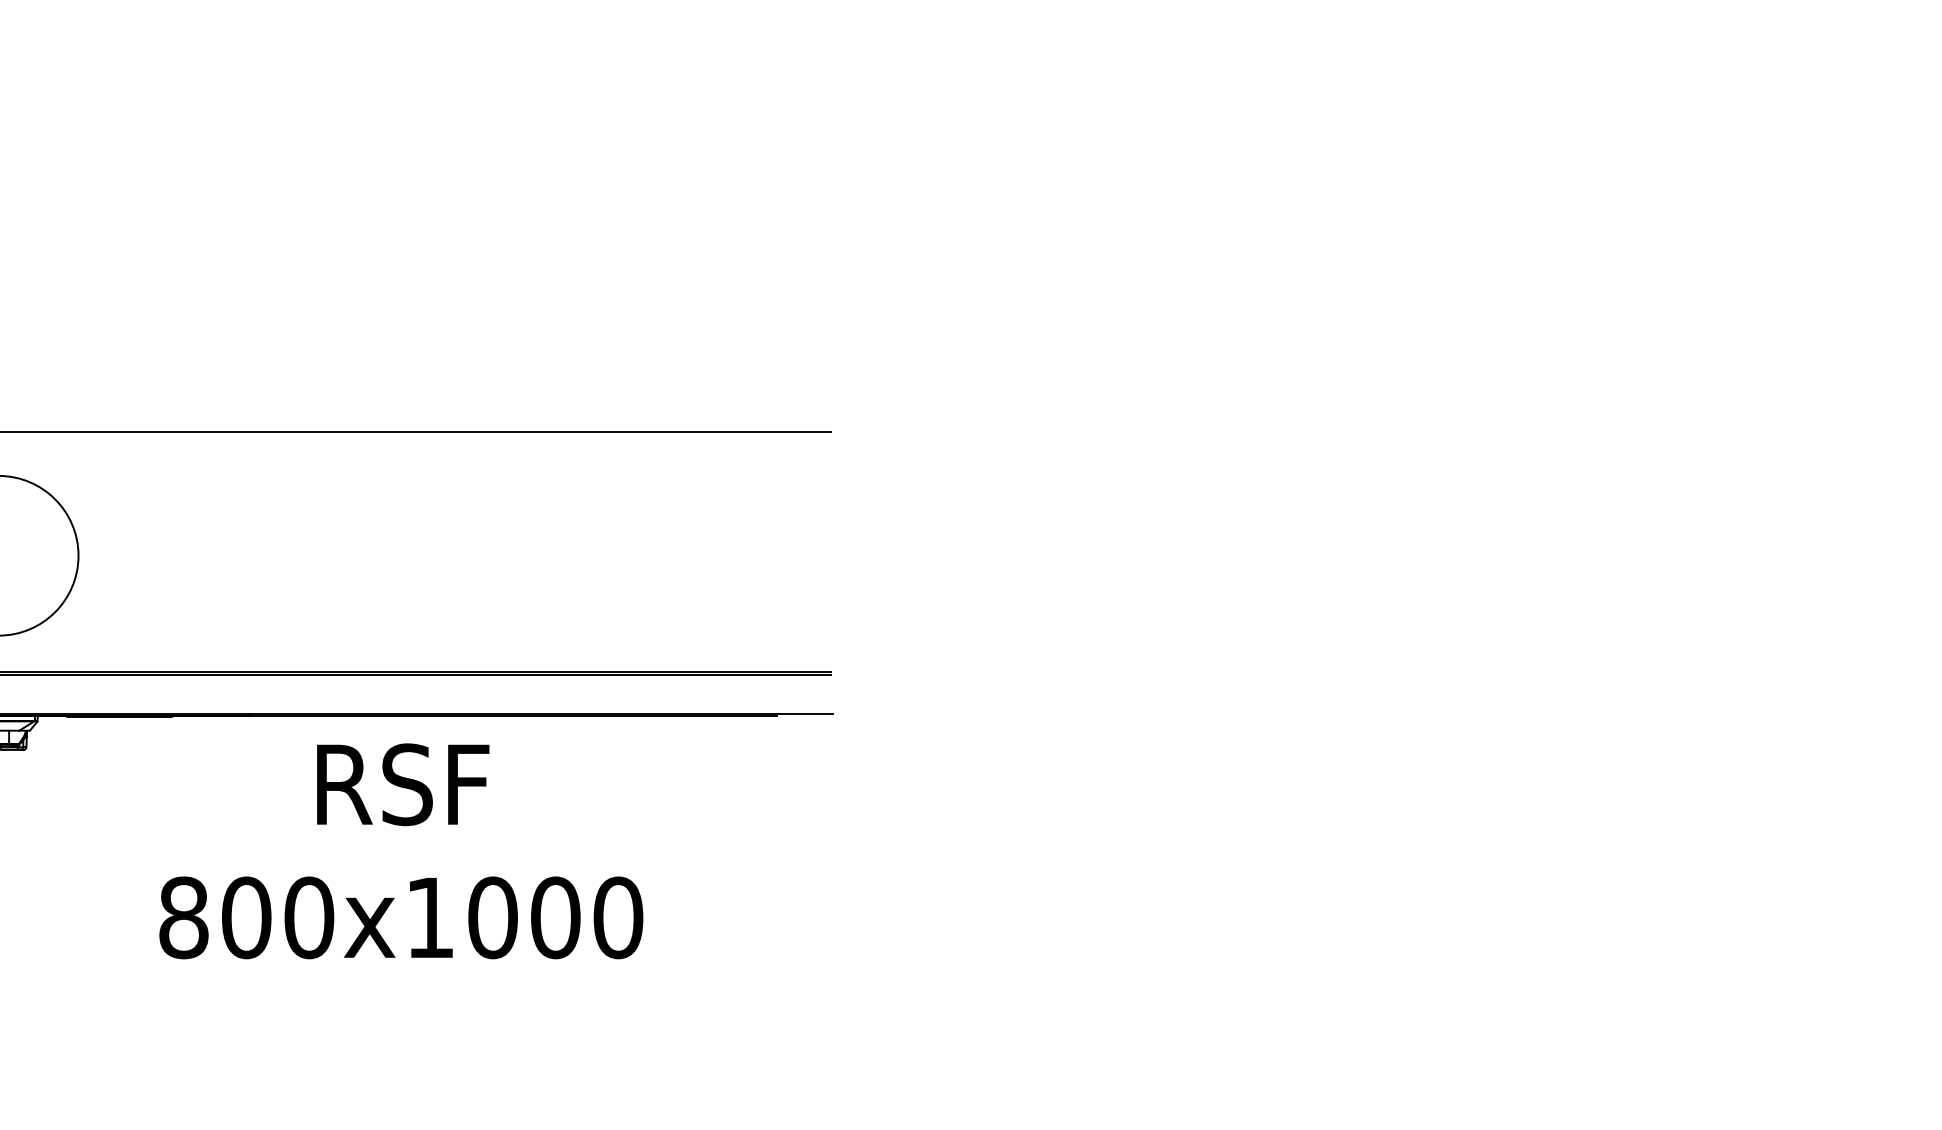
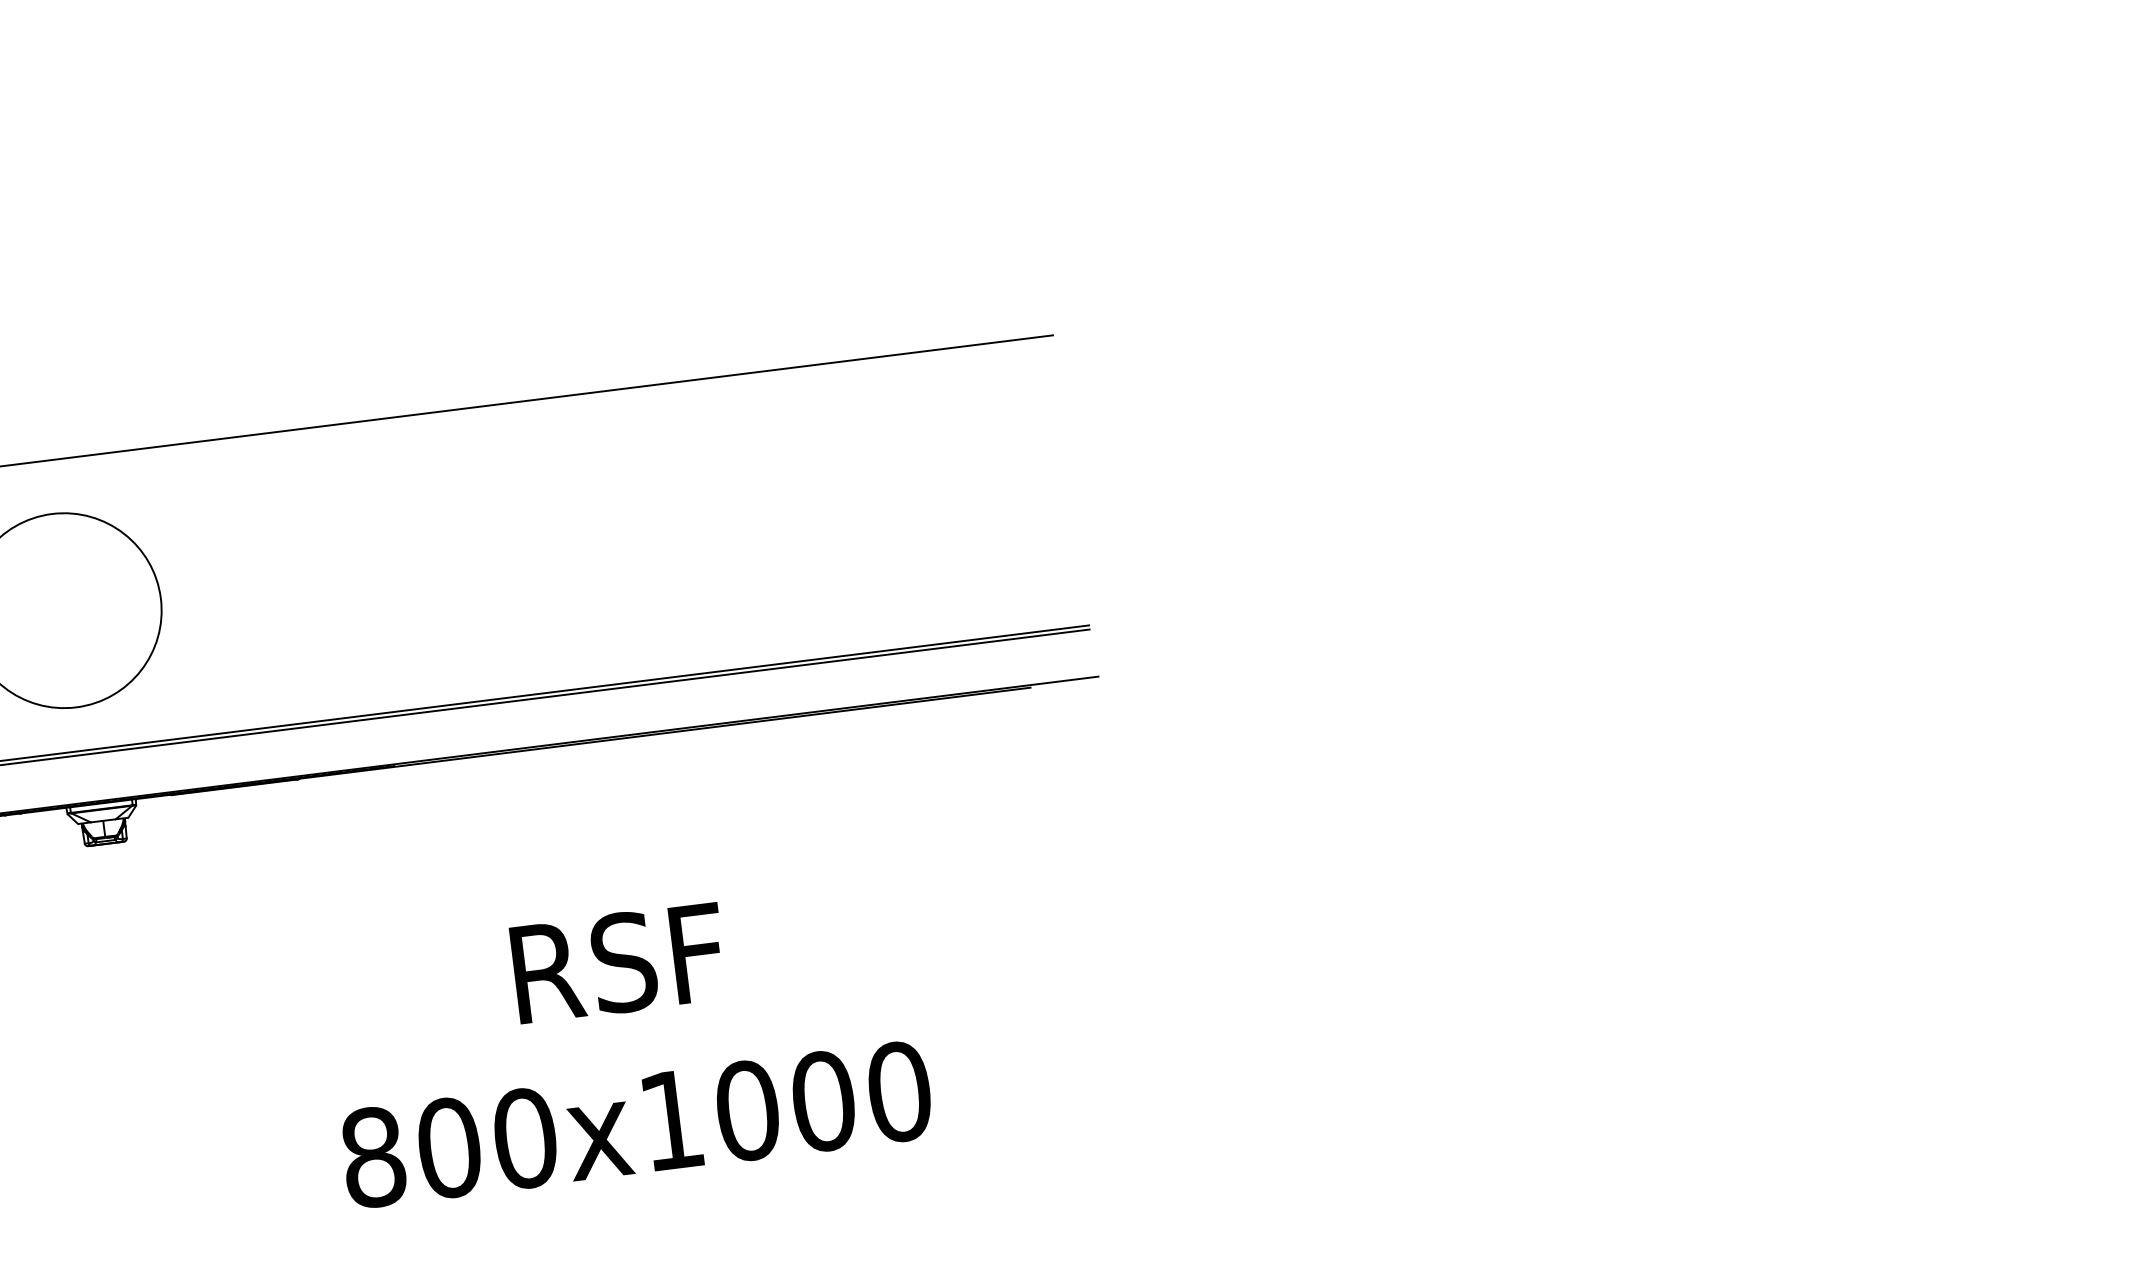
text: (401, 851) -> (626, 1044), moved

